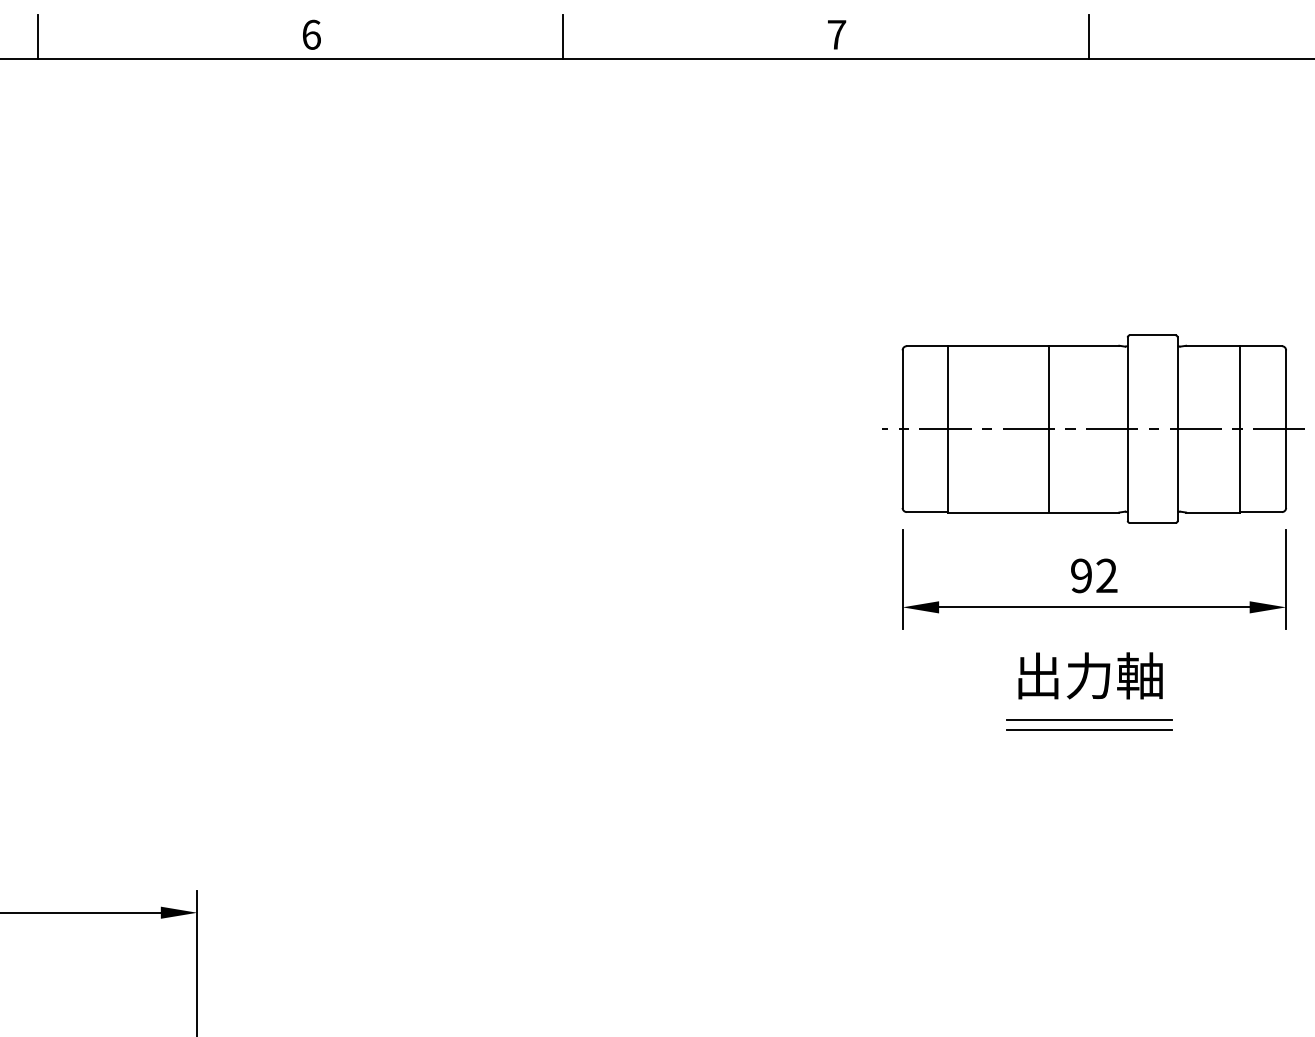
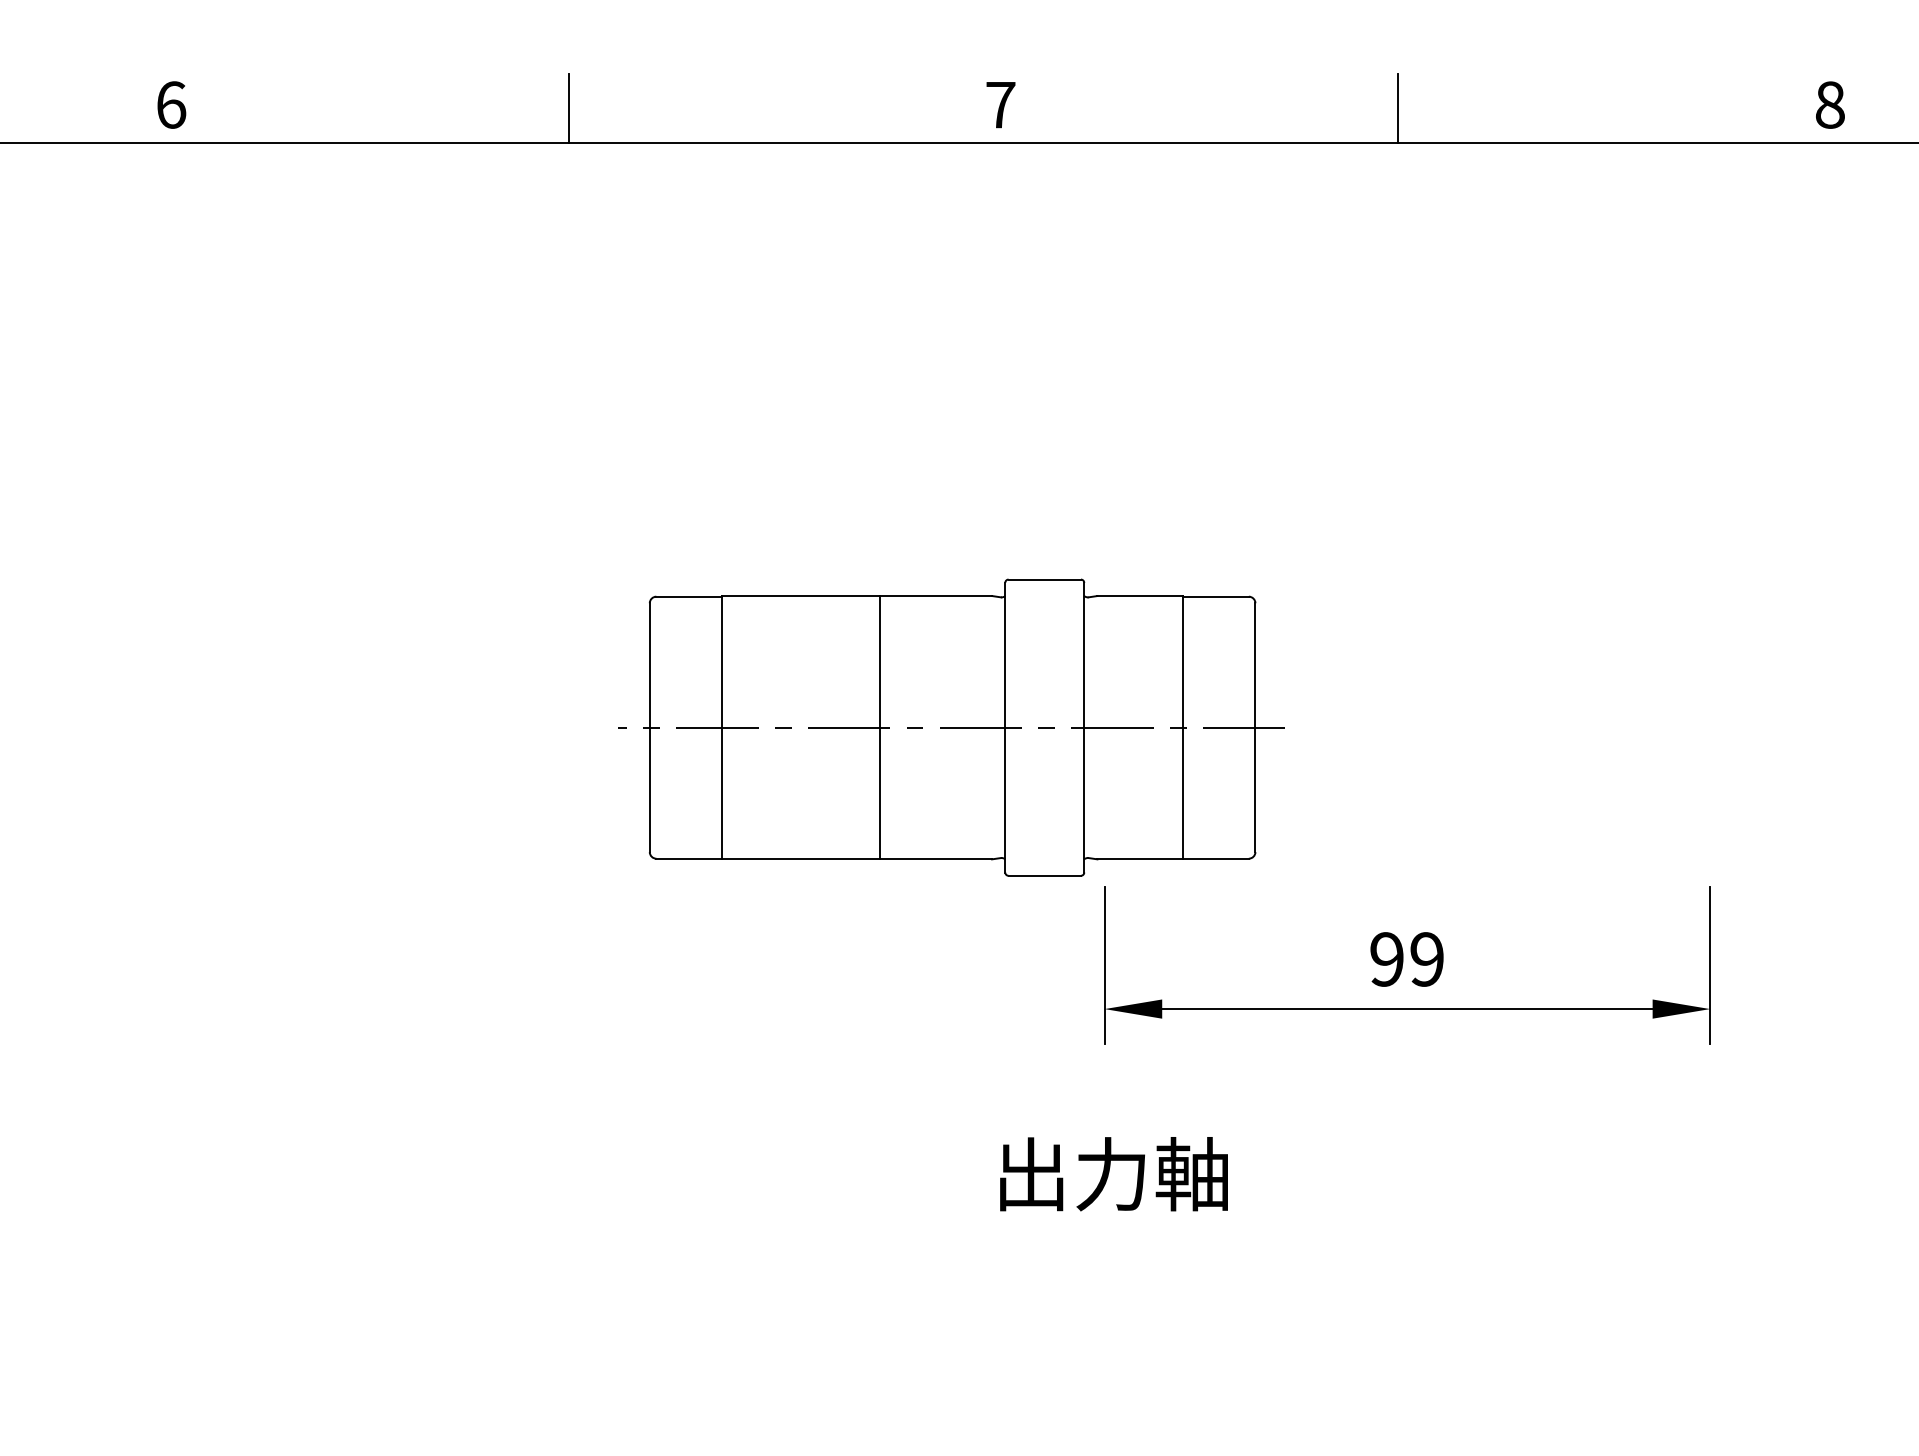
part: (1093, 428) -> (951, 726), moved
text: (1106, 576) -> (1426, 960), 92 -> 99
text: (1090, 675) -> (1113, 1173), moved
line: (1089, 719) -> (1399, 1186), removed
line: (1089, 729) -> (1399, 1201), removed

